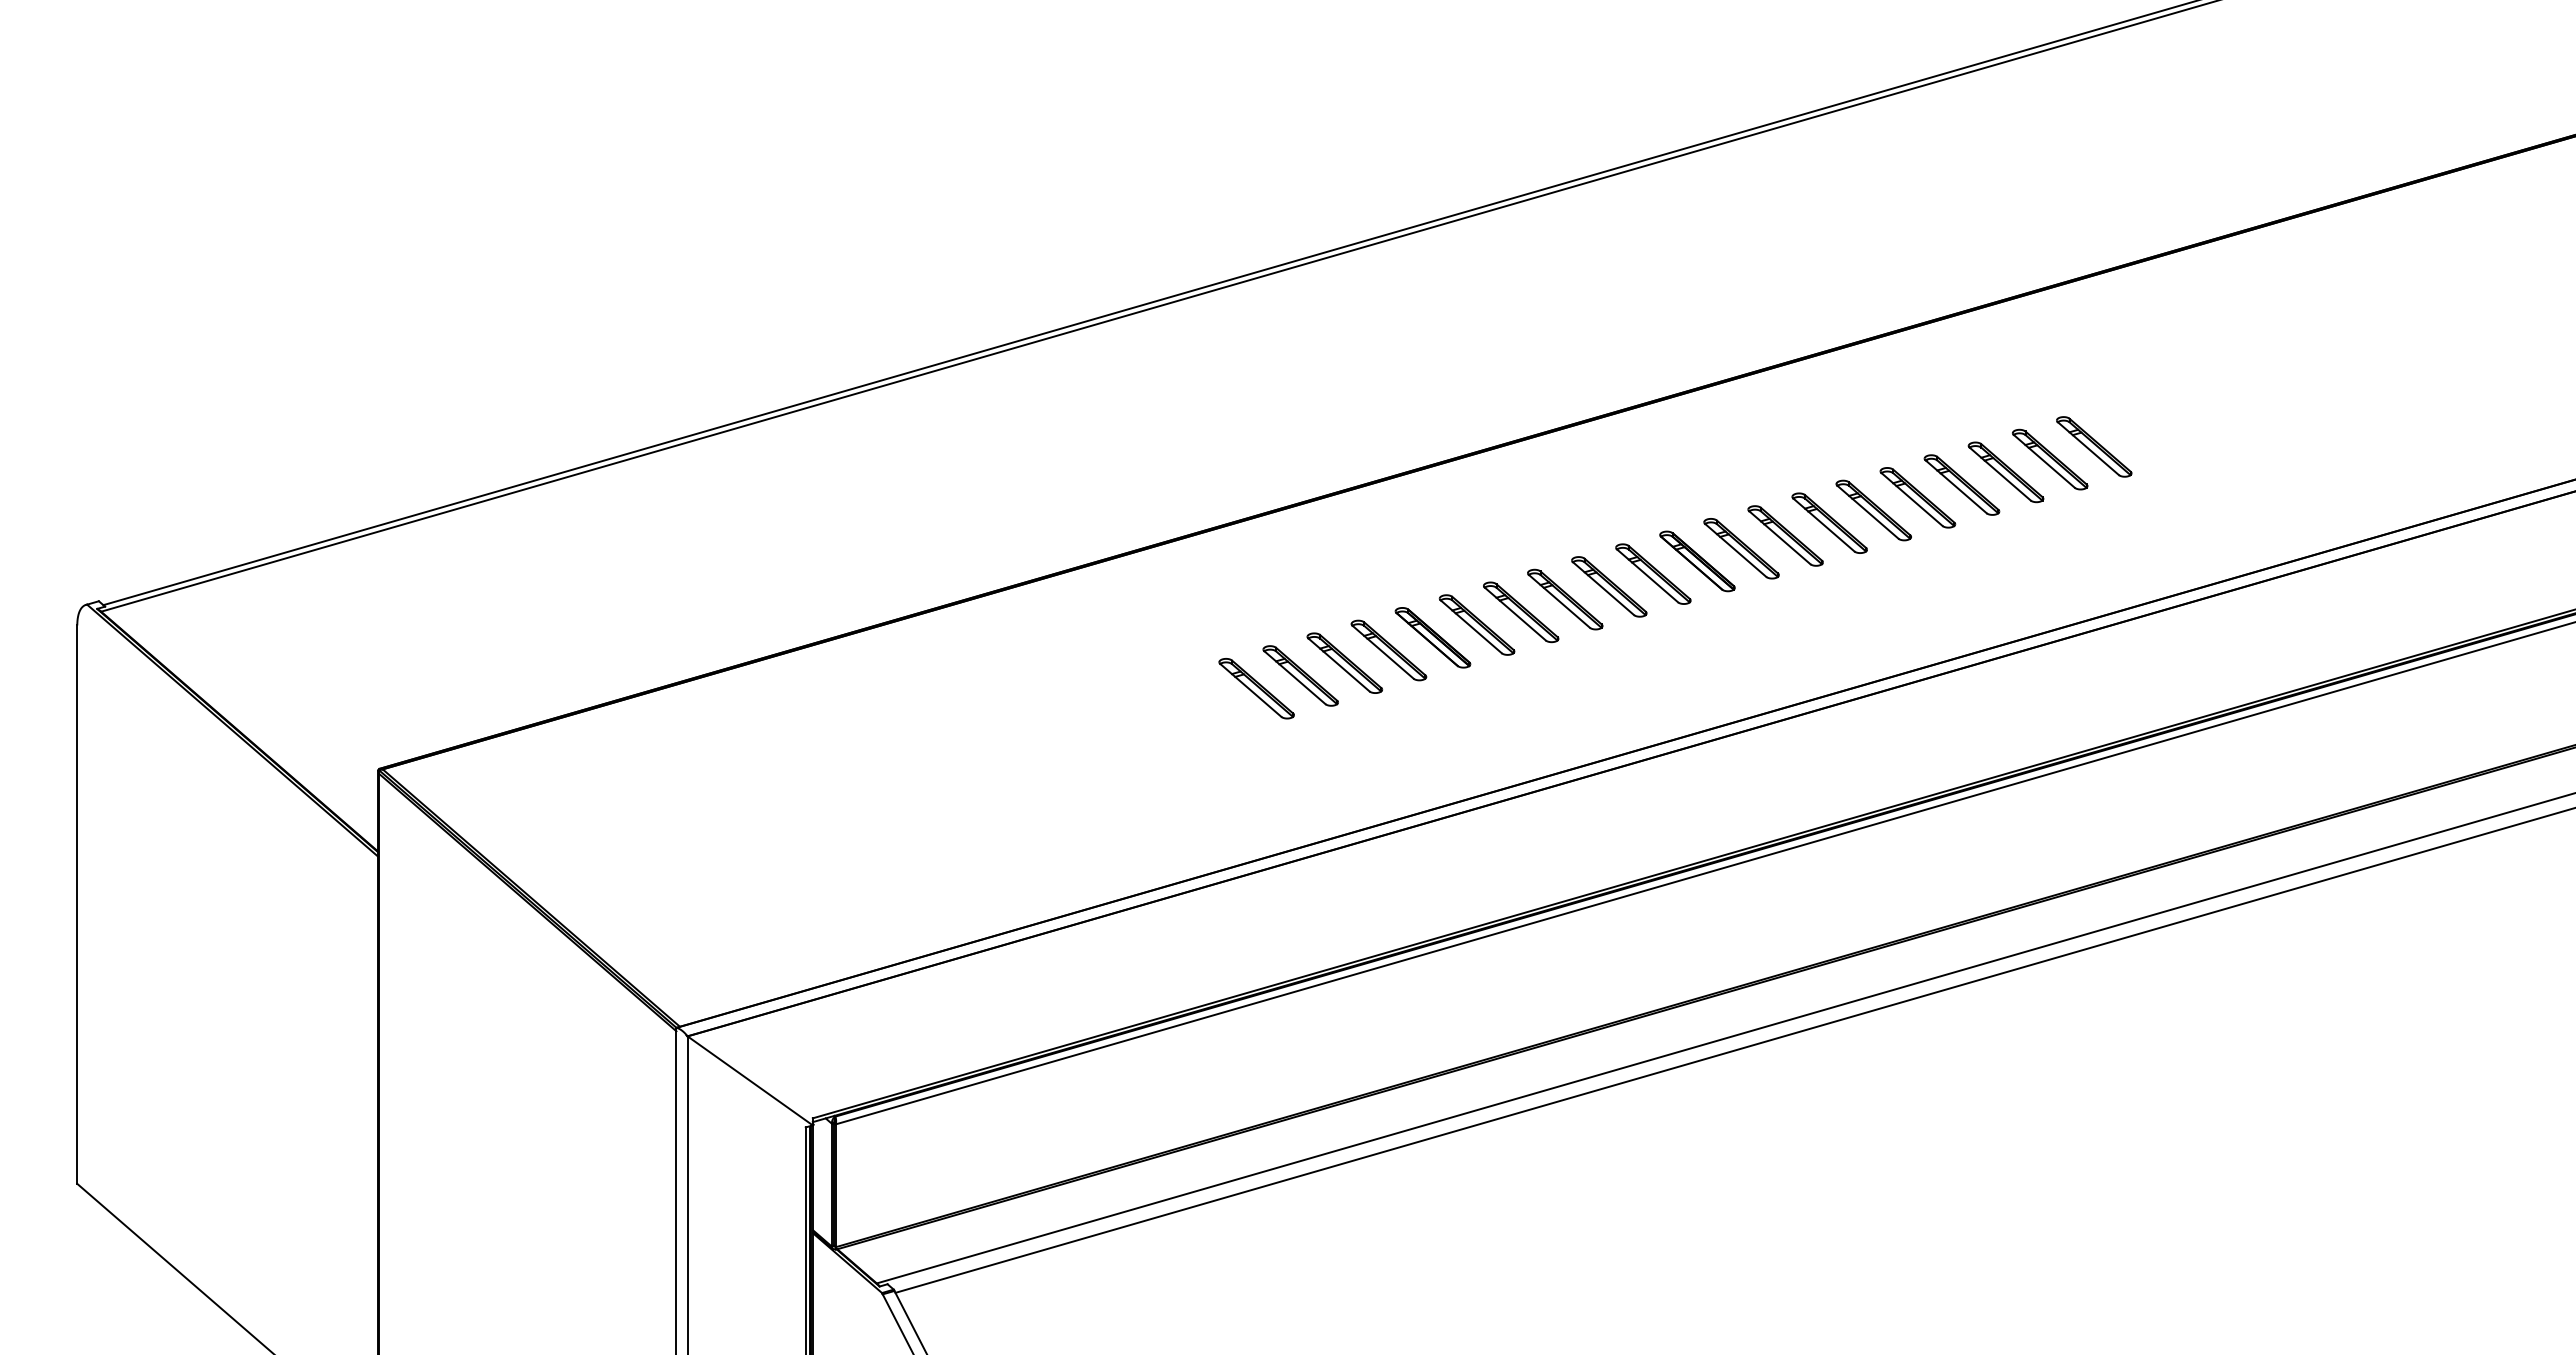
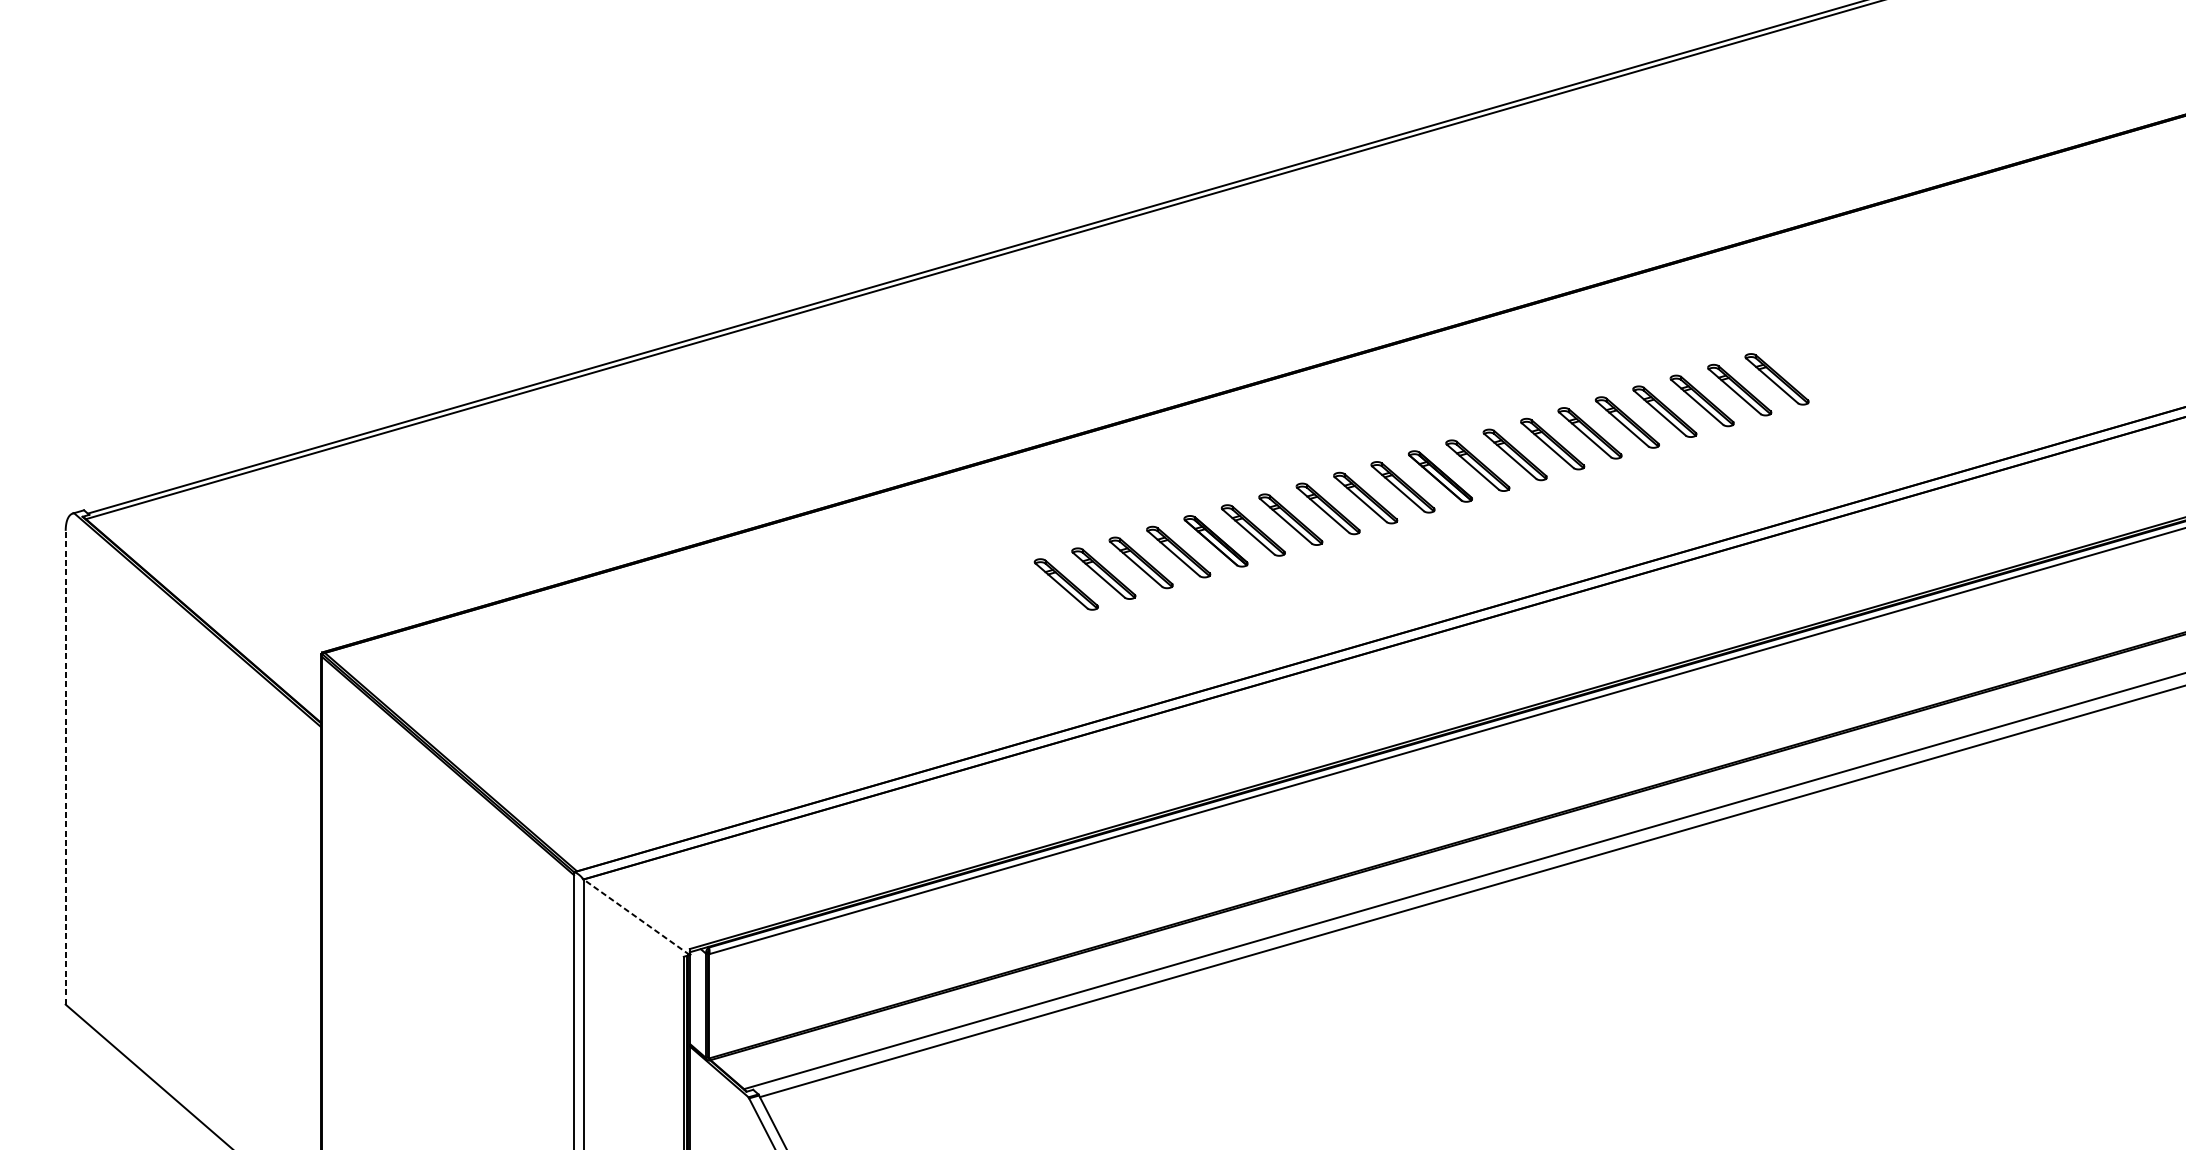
line: (77, 904) -> (65, 767), solid -> dashed
line: (750, 1080) -> (636, 916), solid -> dashed

